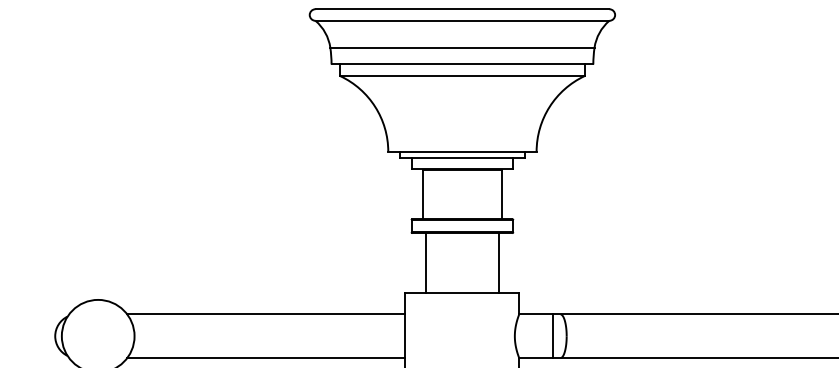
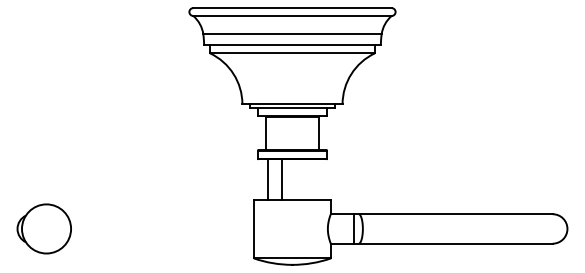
line: (499, 263) -> (282, 179), moved
line: (266, 314) -> (160, 214), removed
line: (266, 357) -> (160, 243), removed

